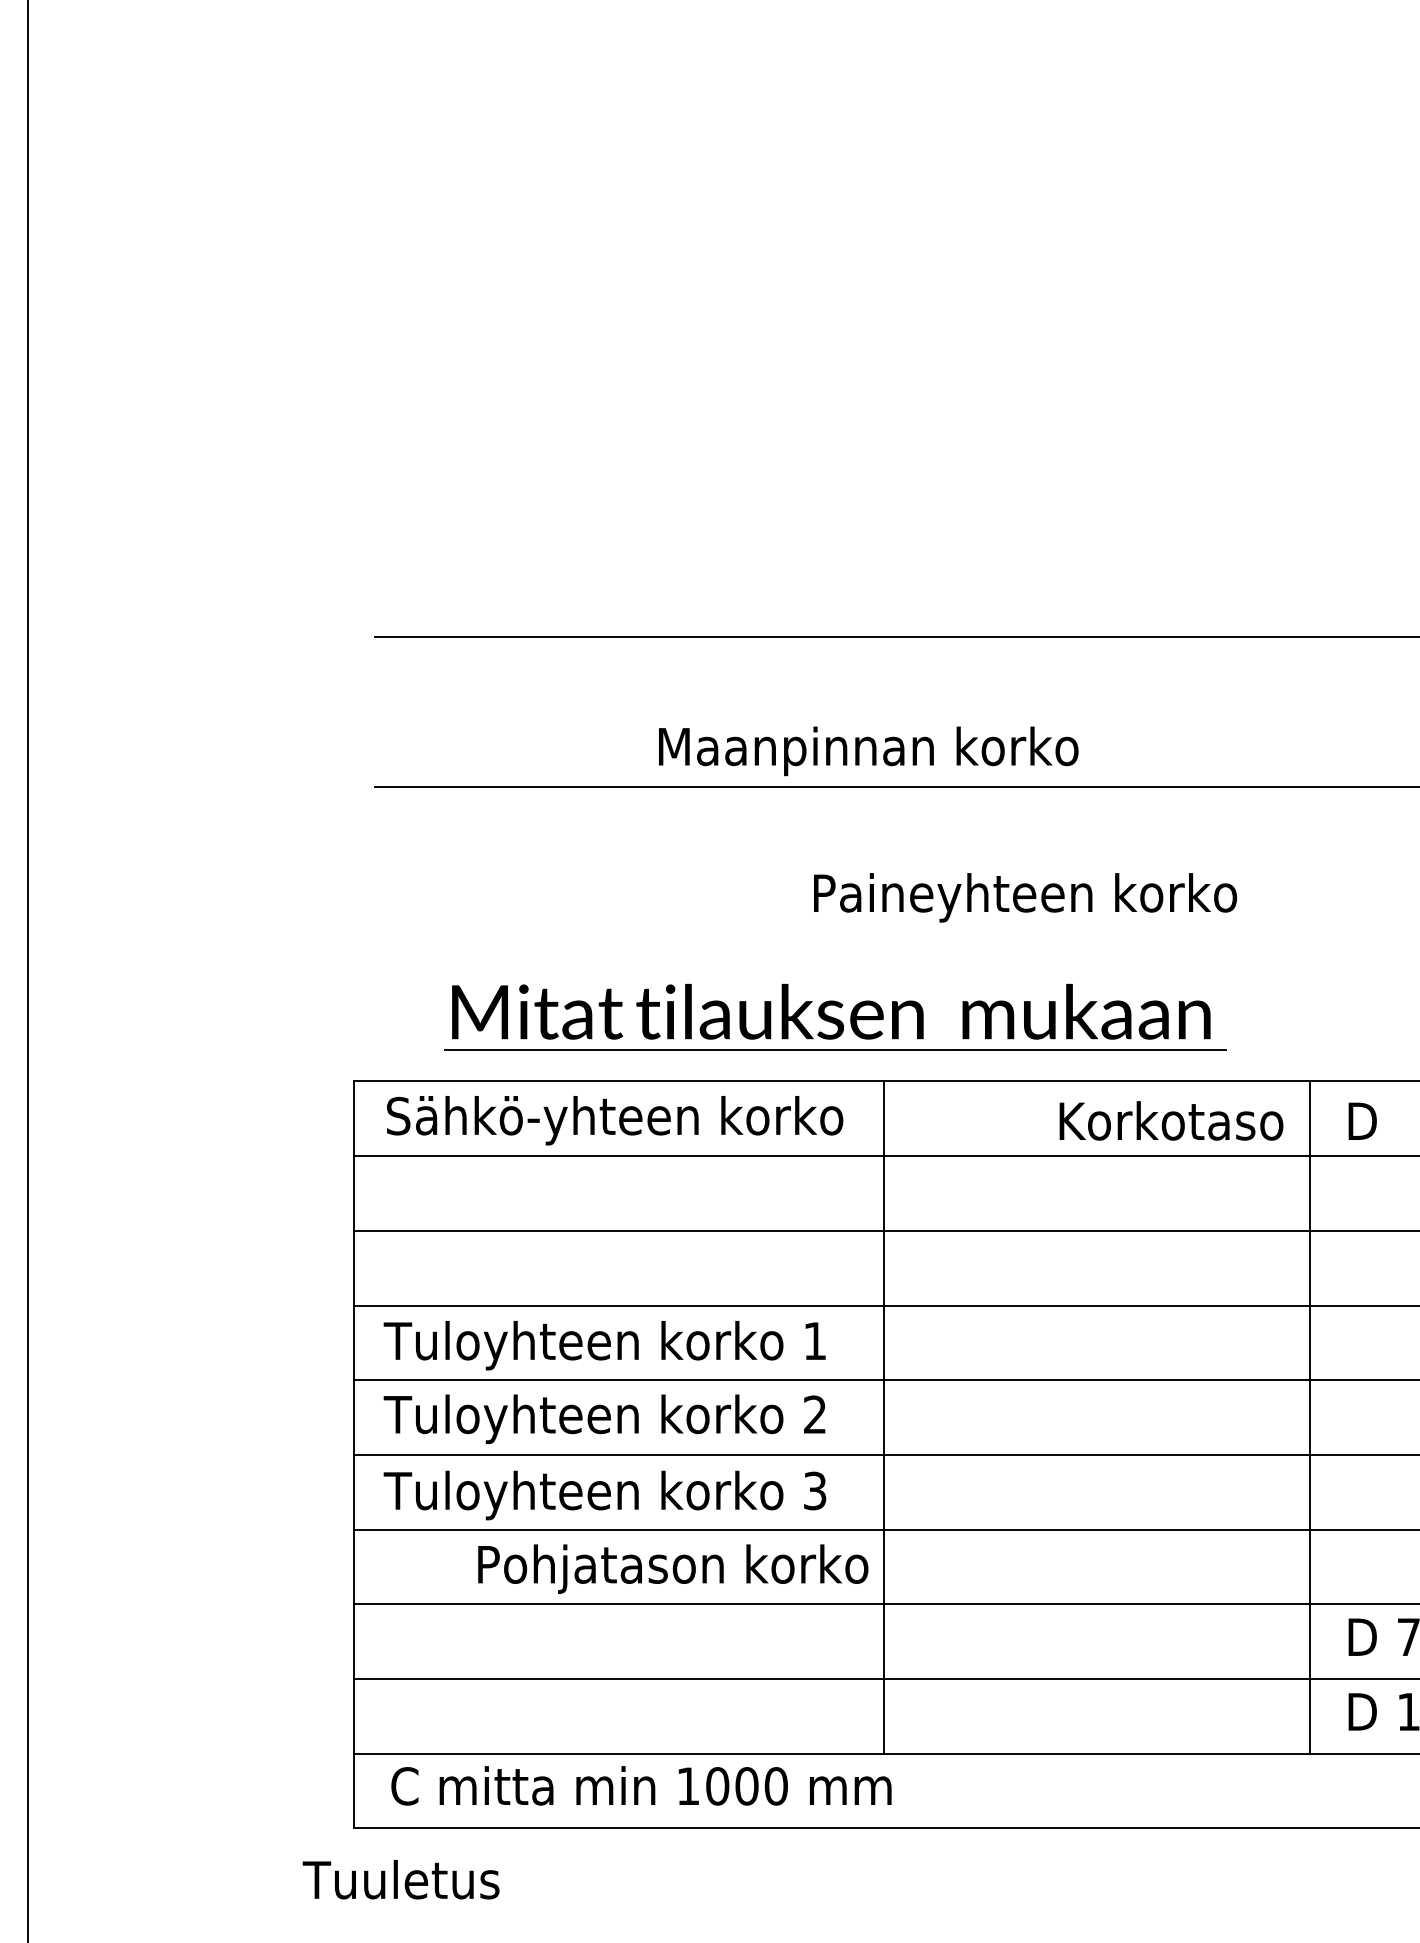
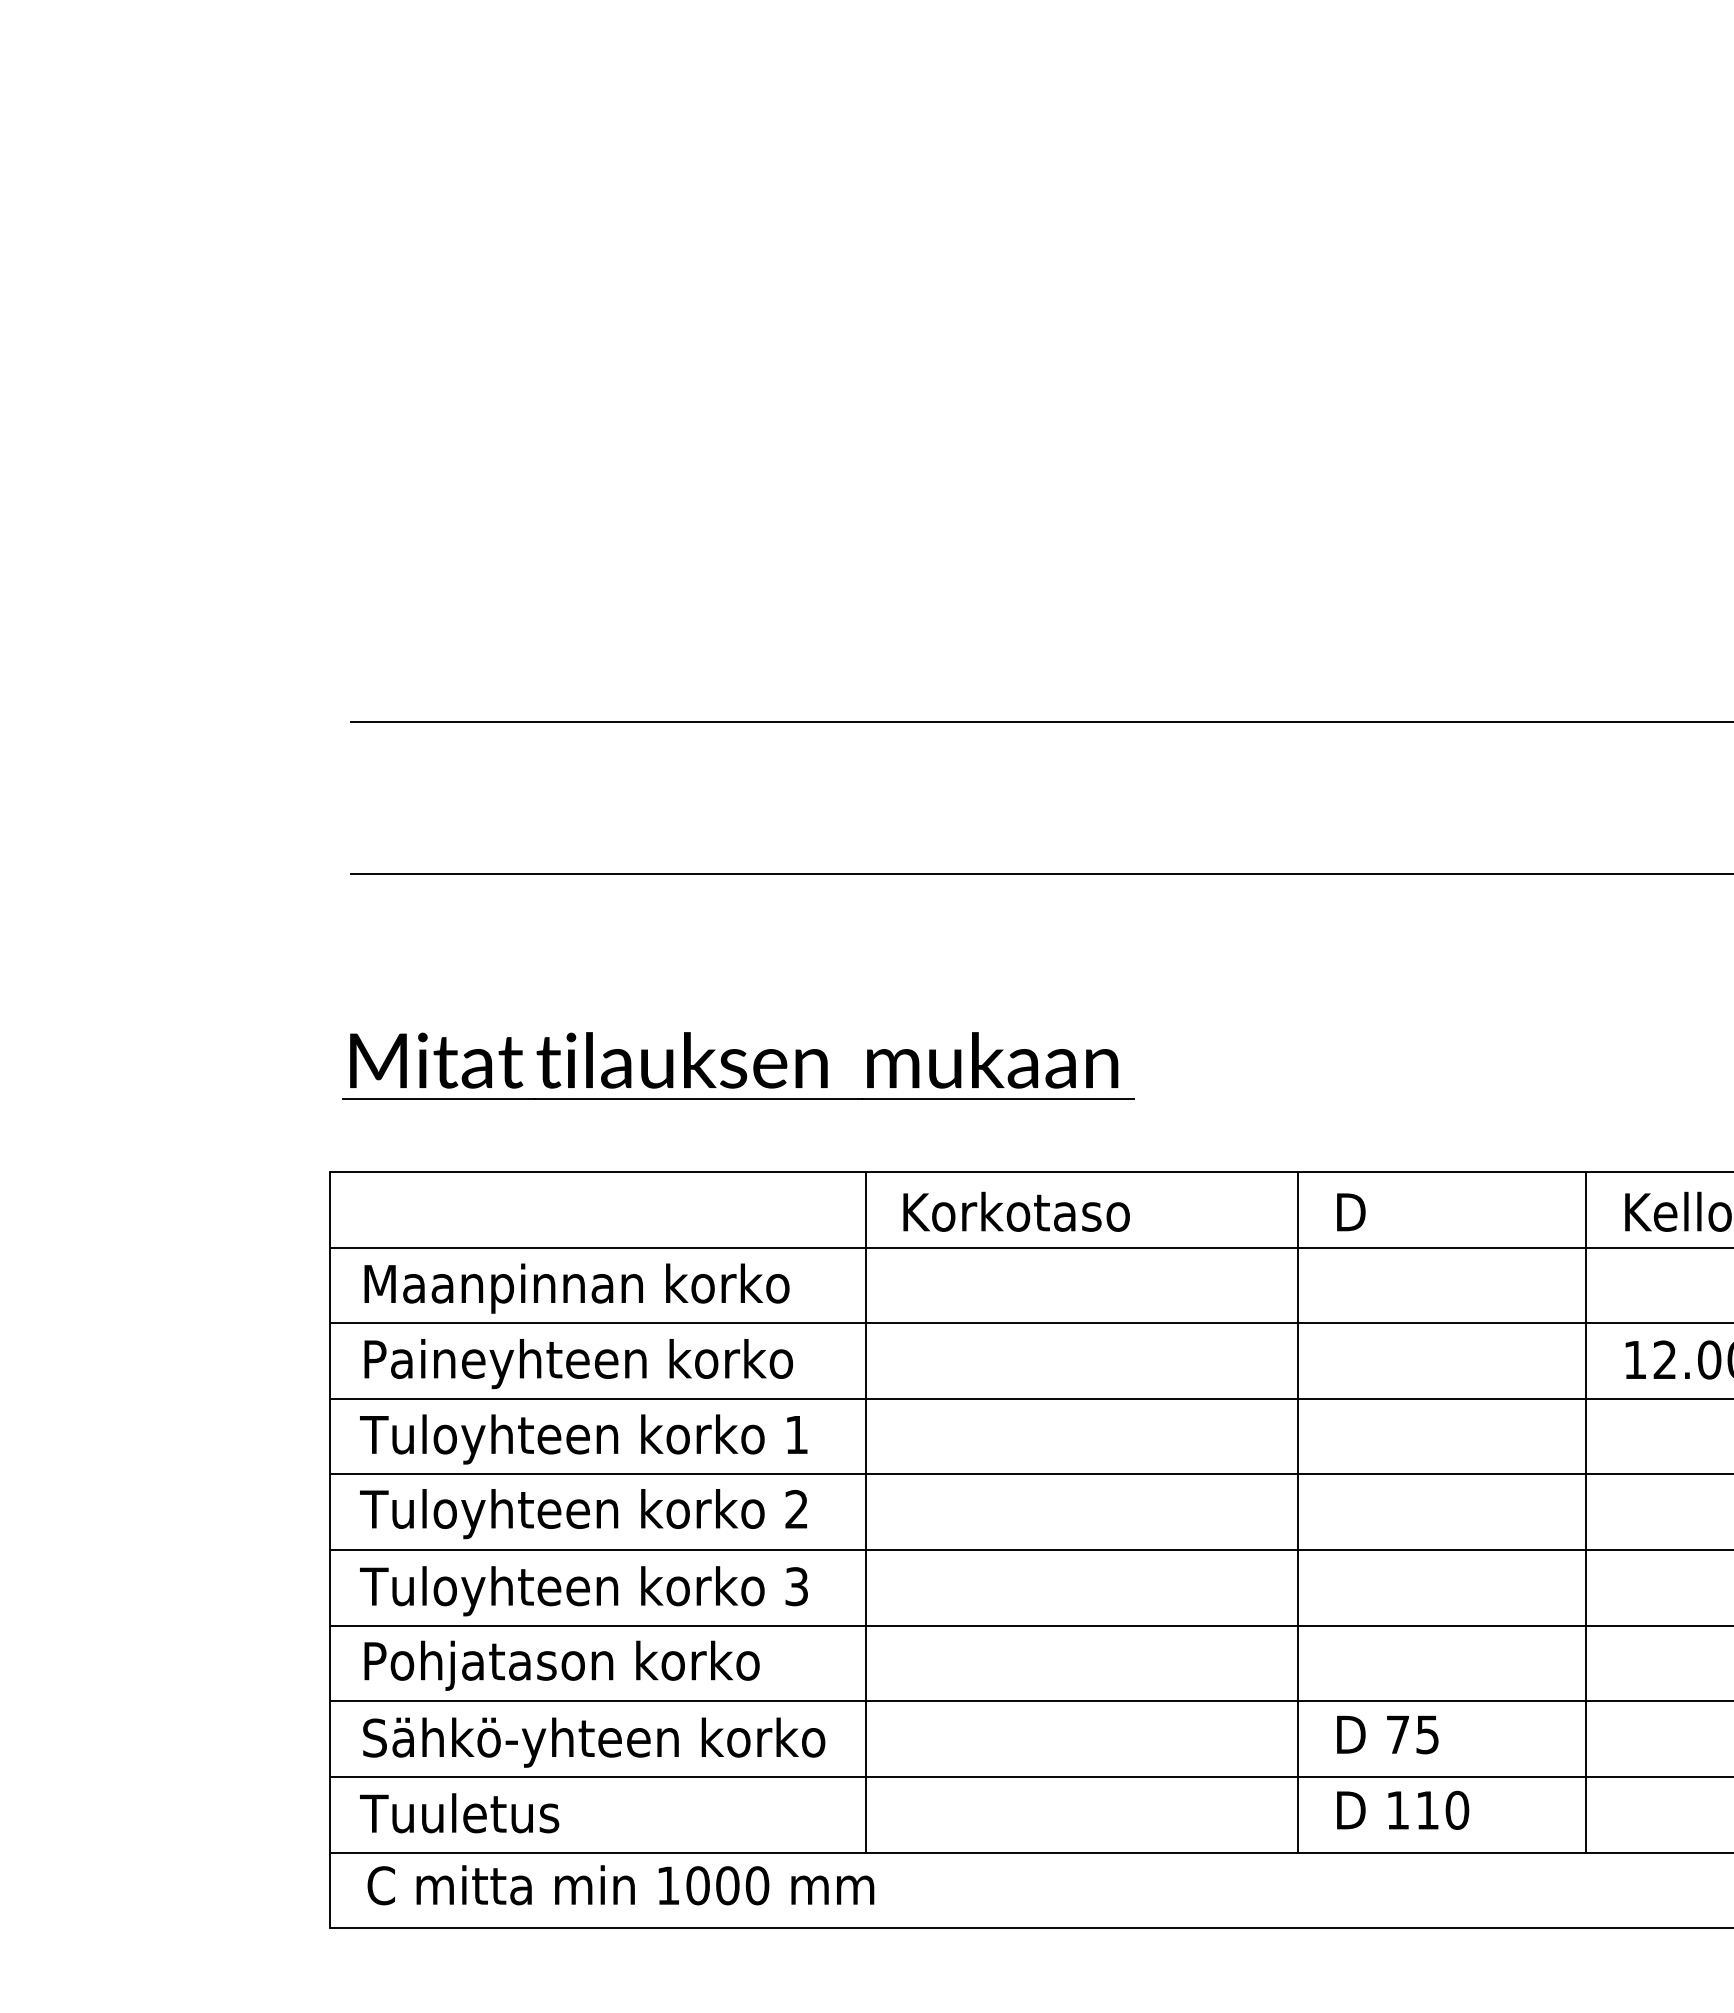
text: (868, 751) -> (576, 1288), moved
text: (1025, 898) -> (578, 1364), moved
part: (835, 1016) -> (738, 1065), moved
text: (615, 1120) -> (594, 1742), moved
text: (1171, 1120) -> (1016, 1211), moved
text: (672, 1568) -> (561, 1665), moved
text: (401, 1879) -> (459, 1813), moved

